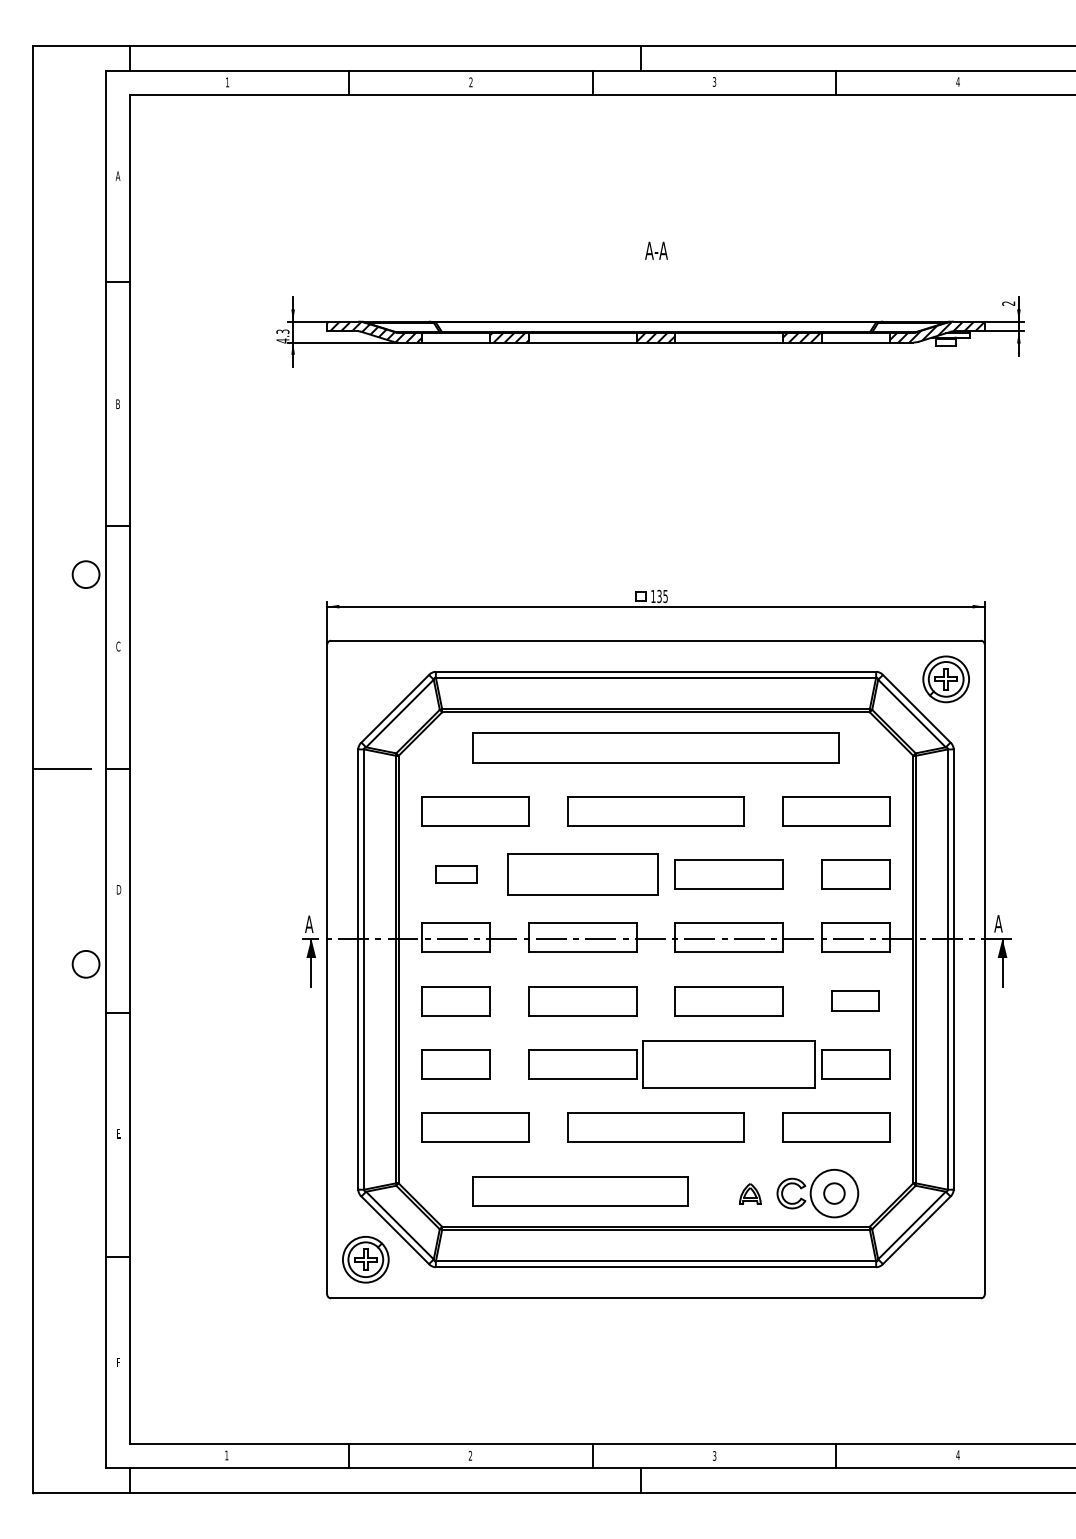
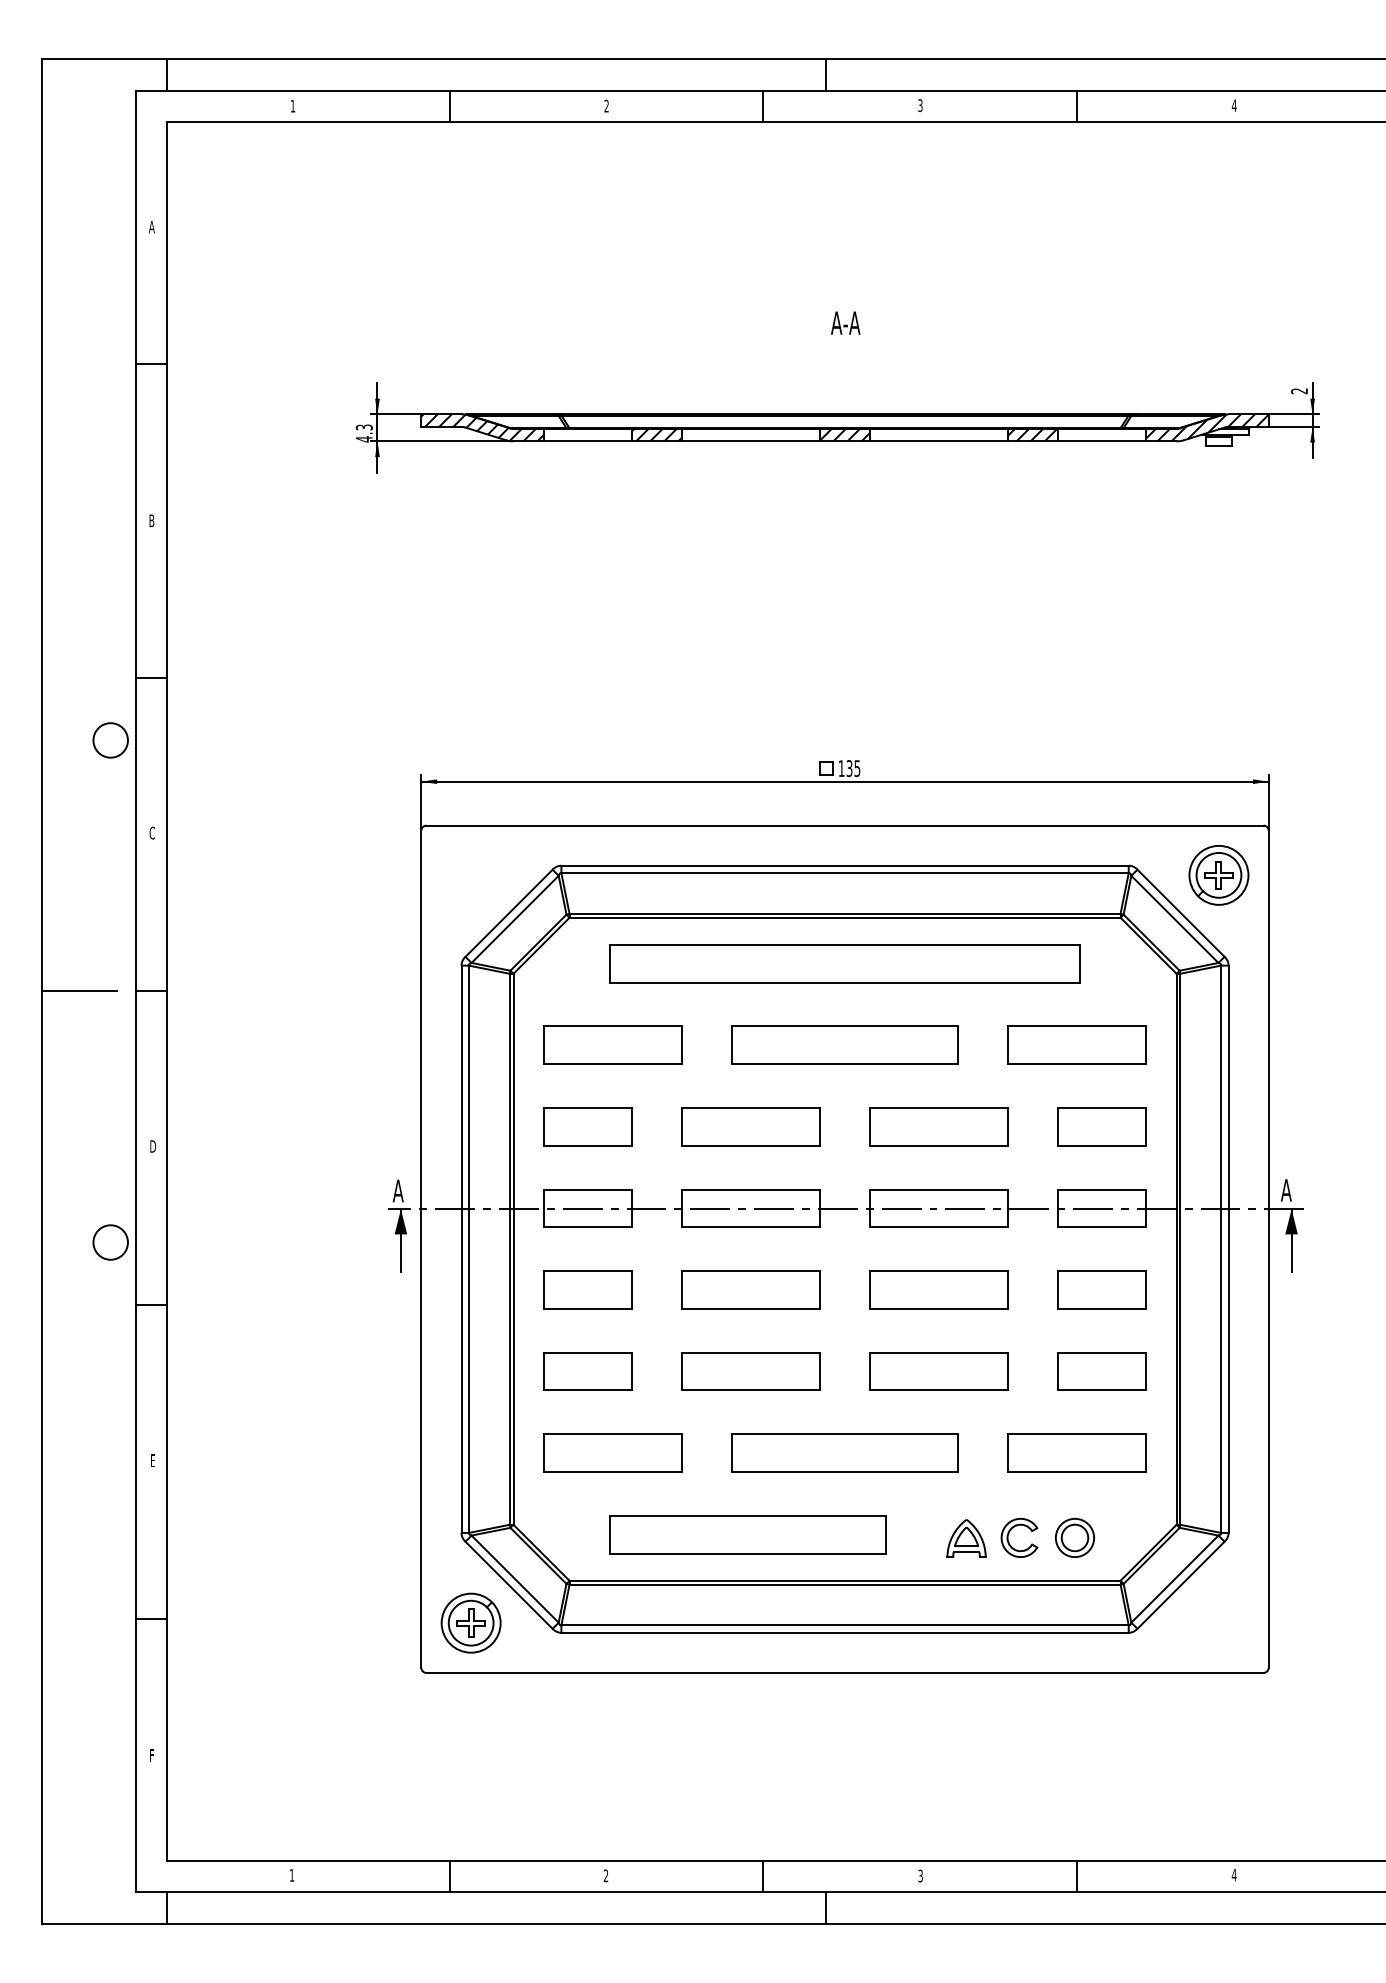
part: (456, 874) -> (587, 1126), size x1.67
part: (582, 874) -> (750, 1126), size x0.71
part: (855, 1000) -> (1101, 1289), size x1.43
part: (728, 1064) -> (938, 1371), size x0.62
circle: (834, 1193) -> (1074, 1537), size x0.62
part: (750, 1194) -> (966, 1538), size x1.43

